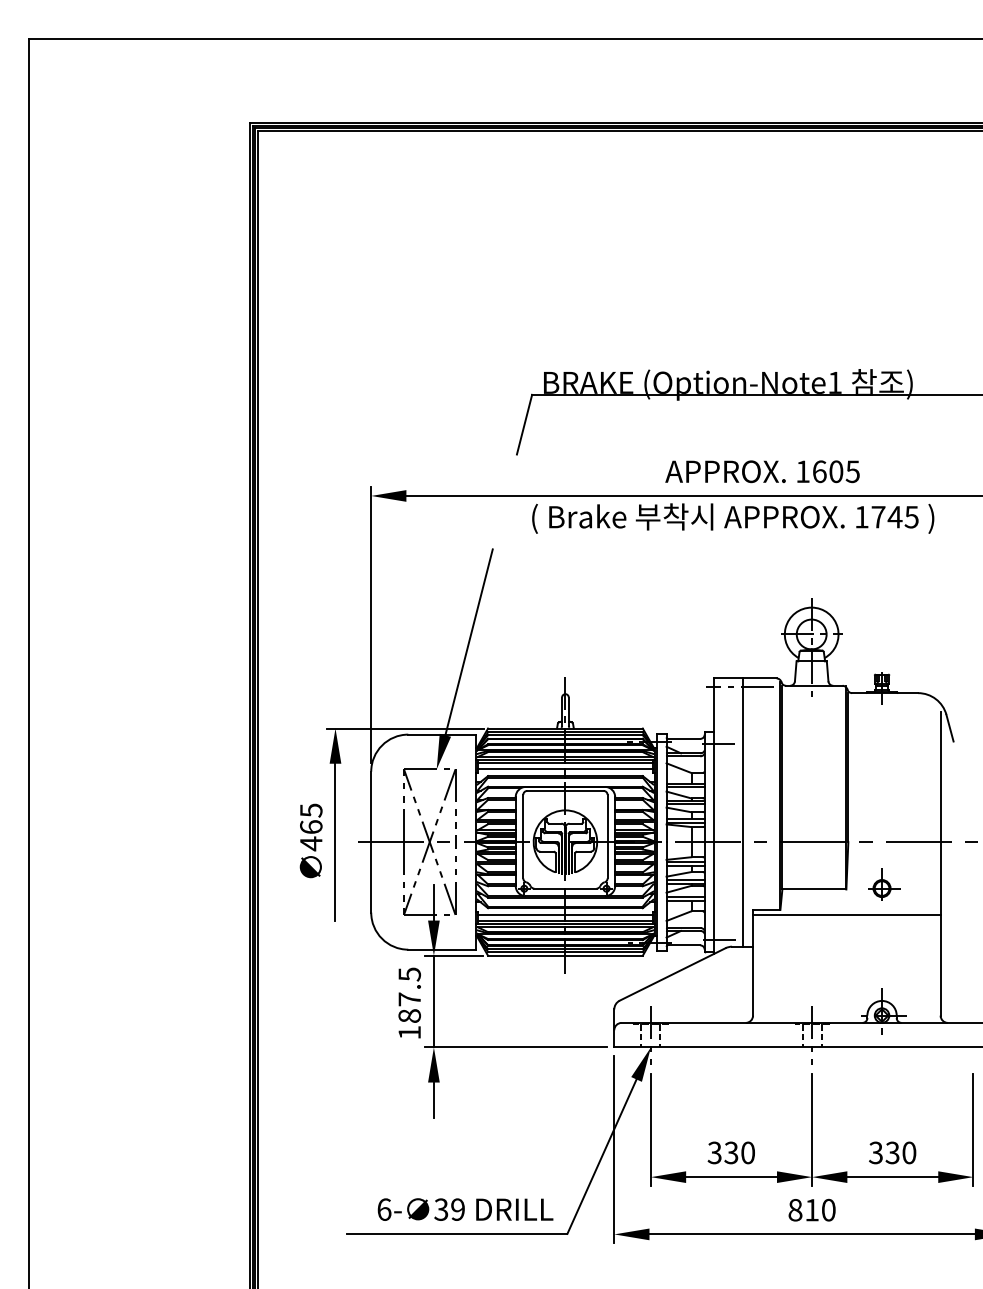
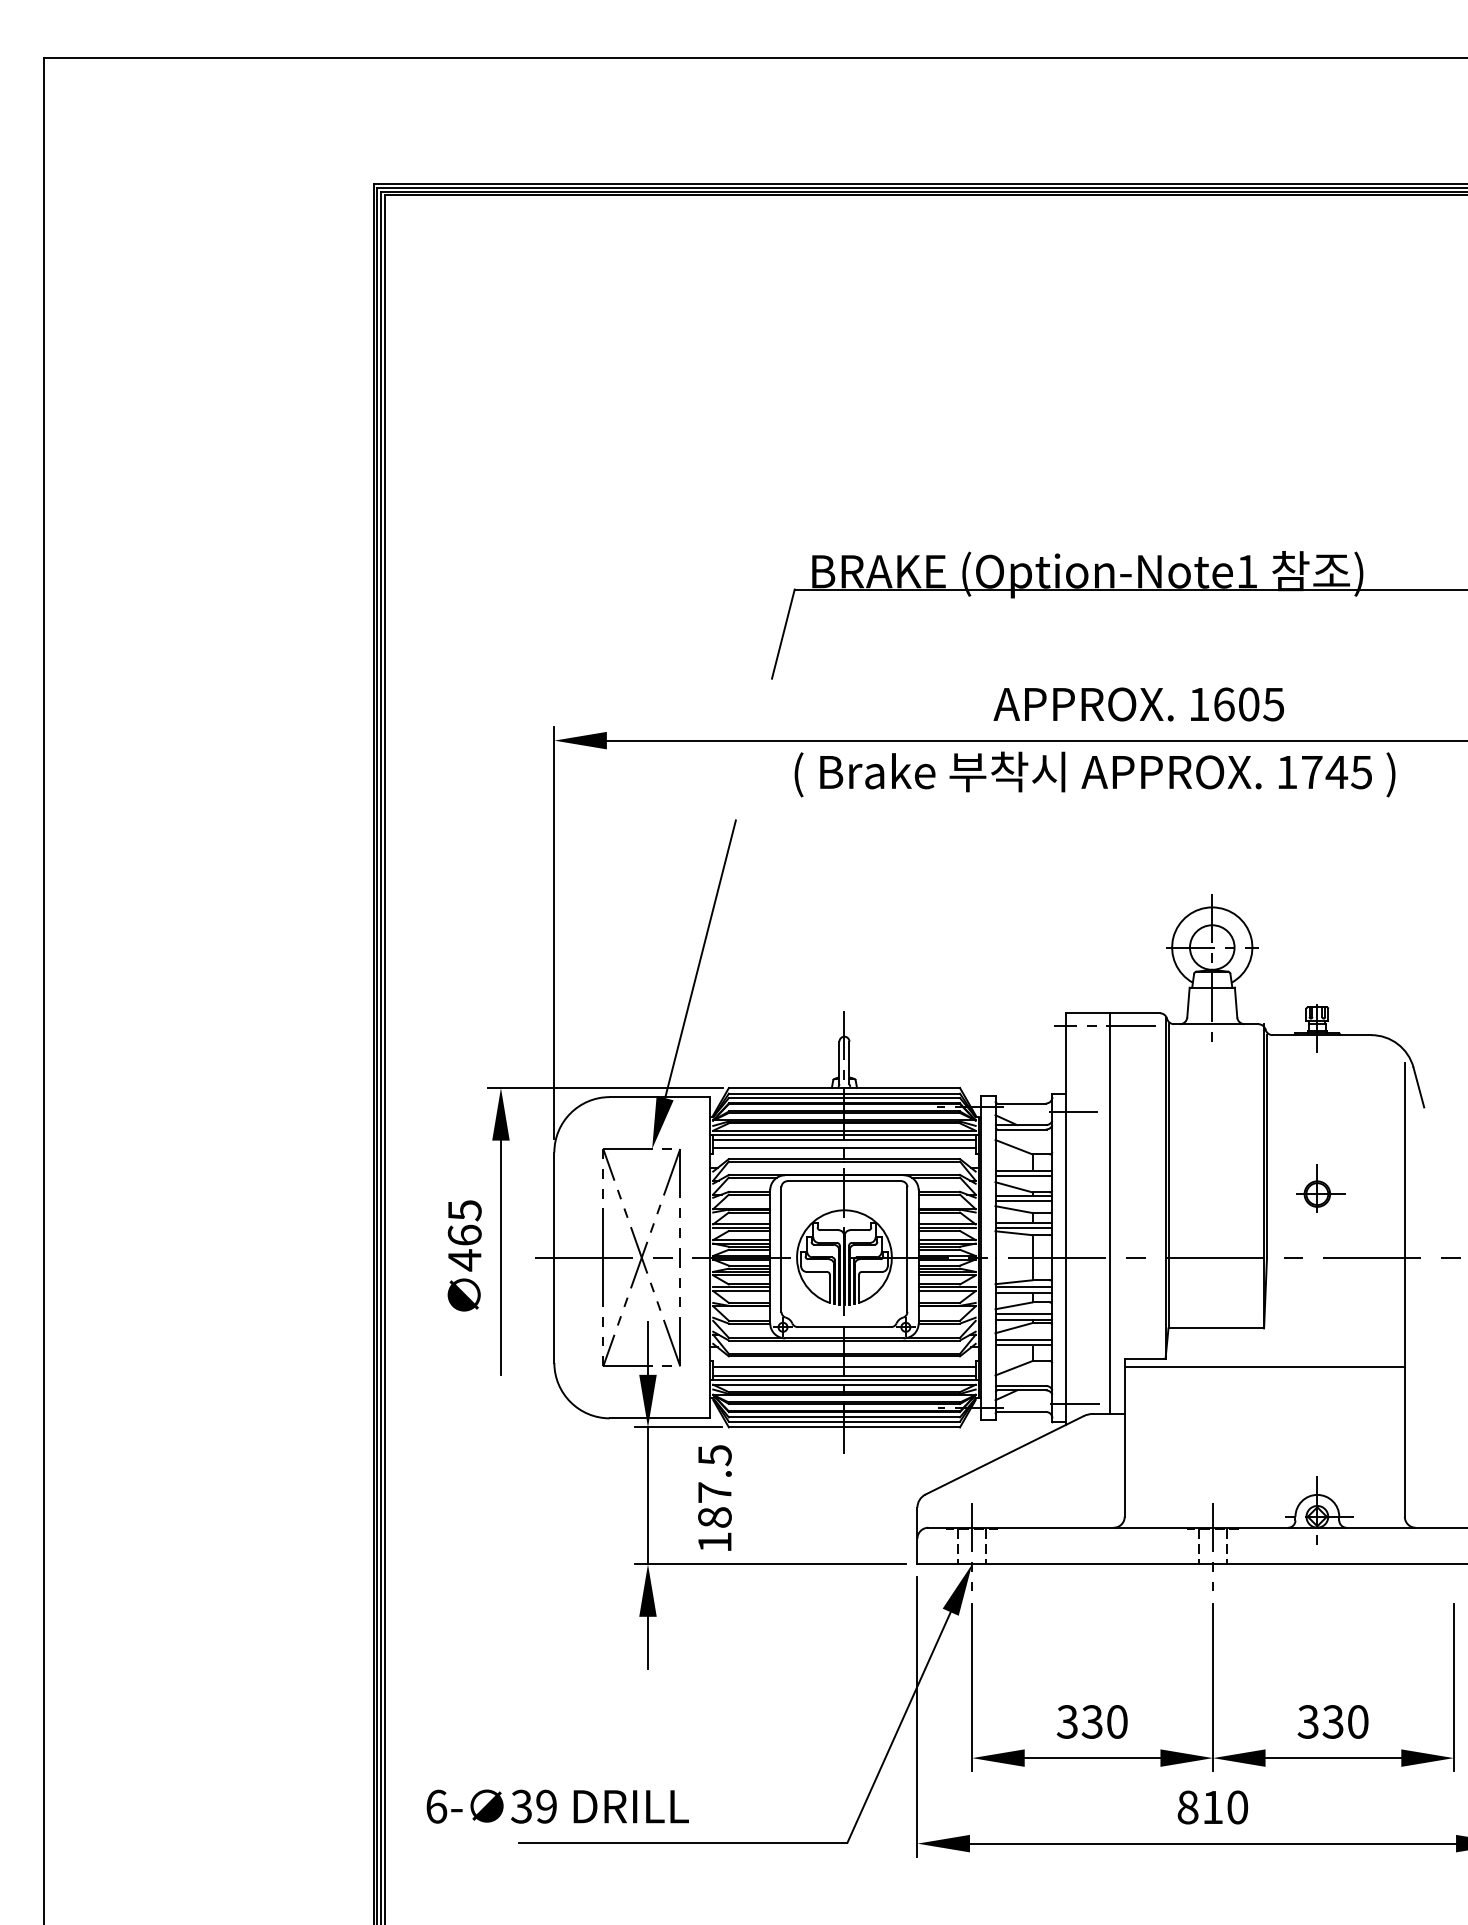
part: (884, 884) -> (1321, 1188), moved
text: (409, 1002) -> (714, 1497), moved
text: (465, 1209) -> (557, 1806), moved

